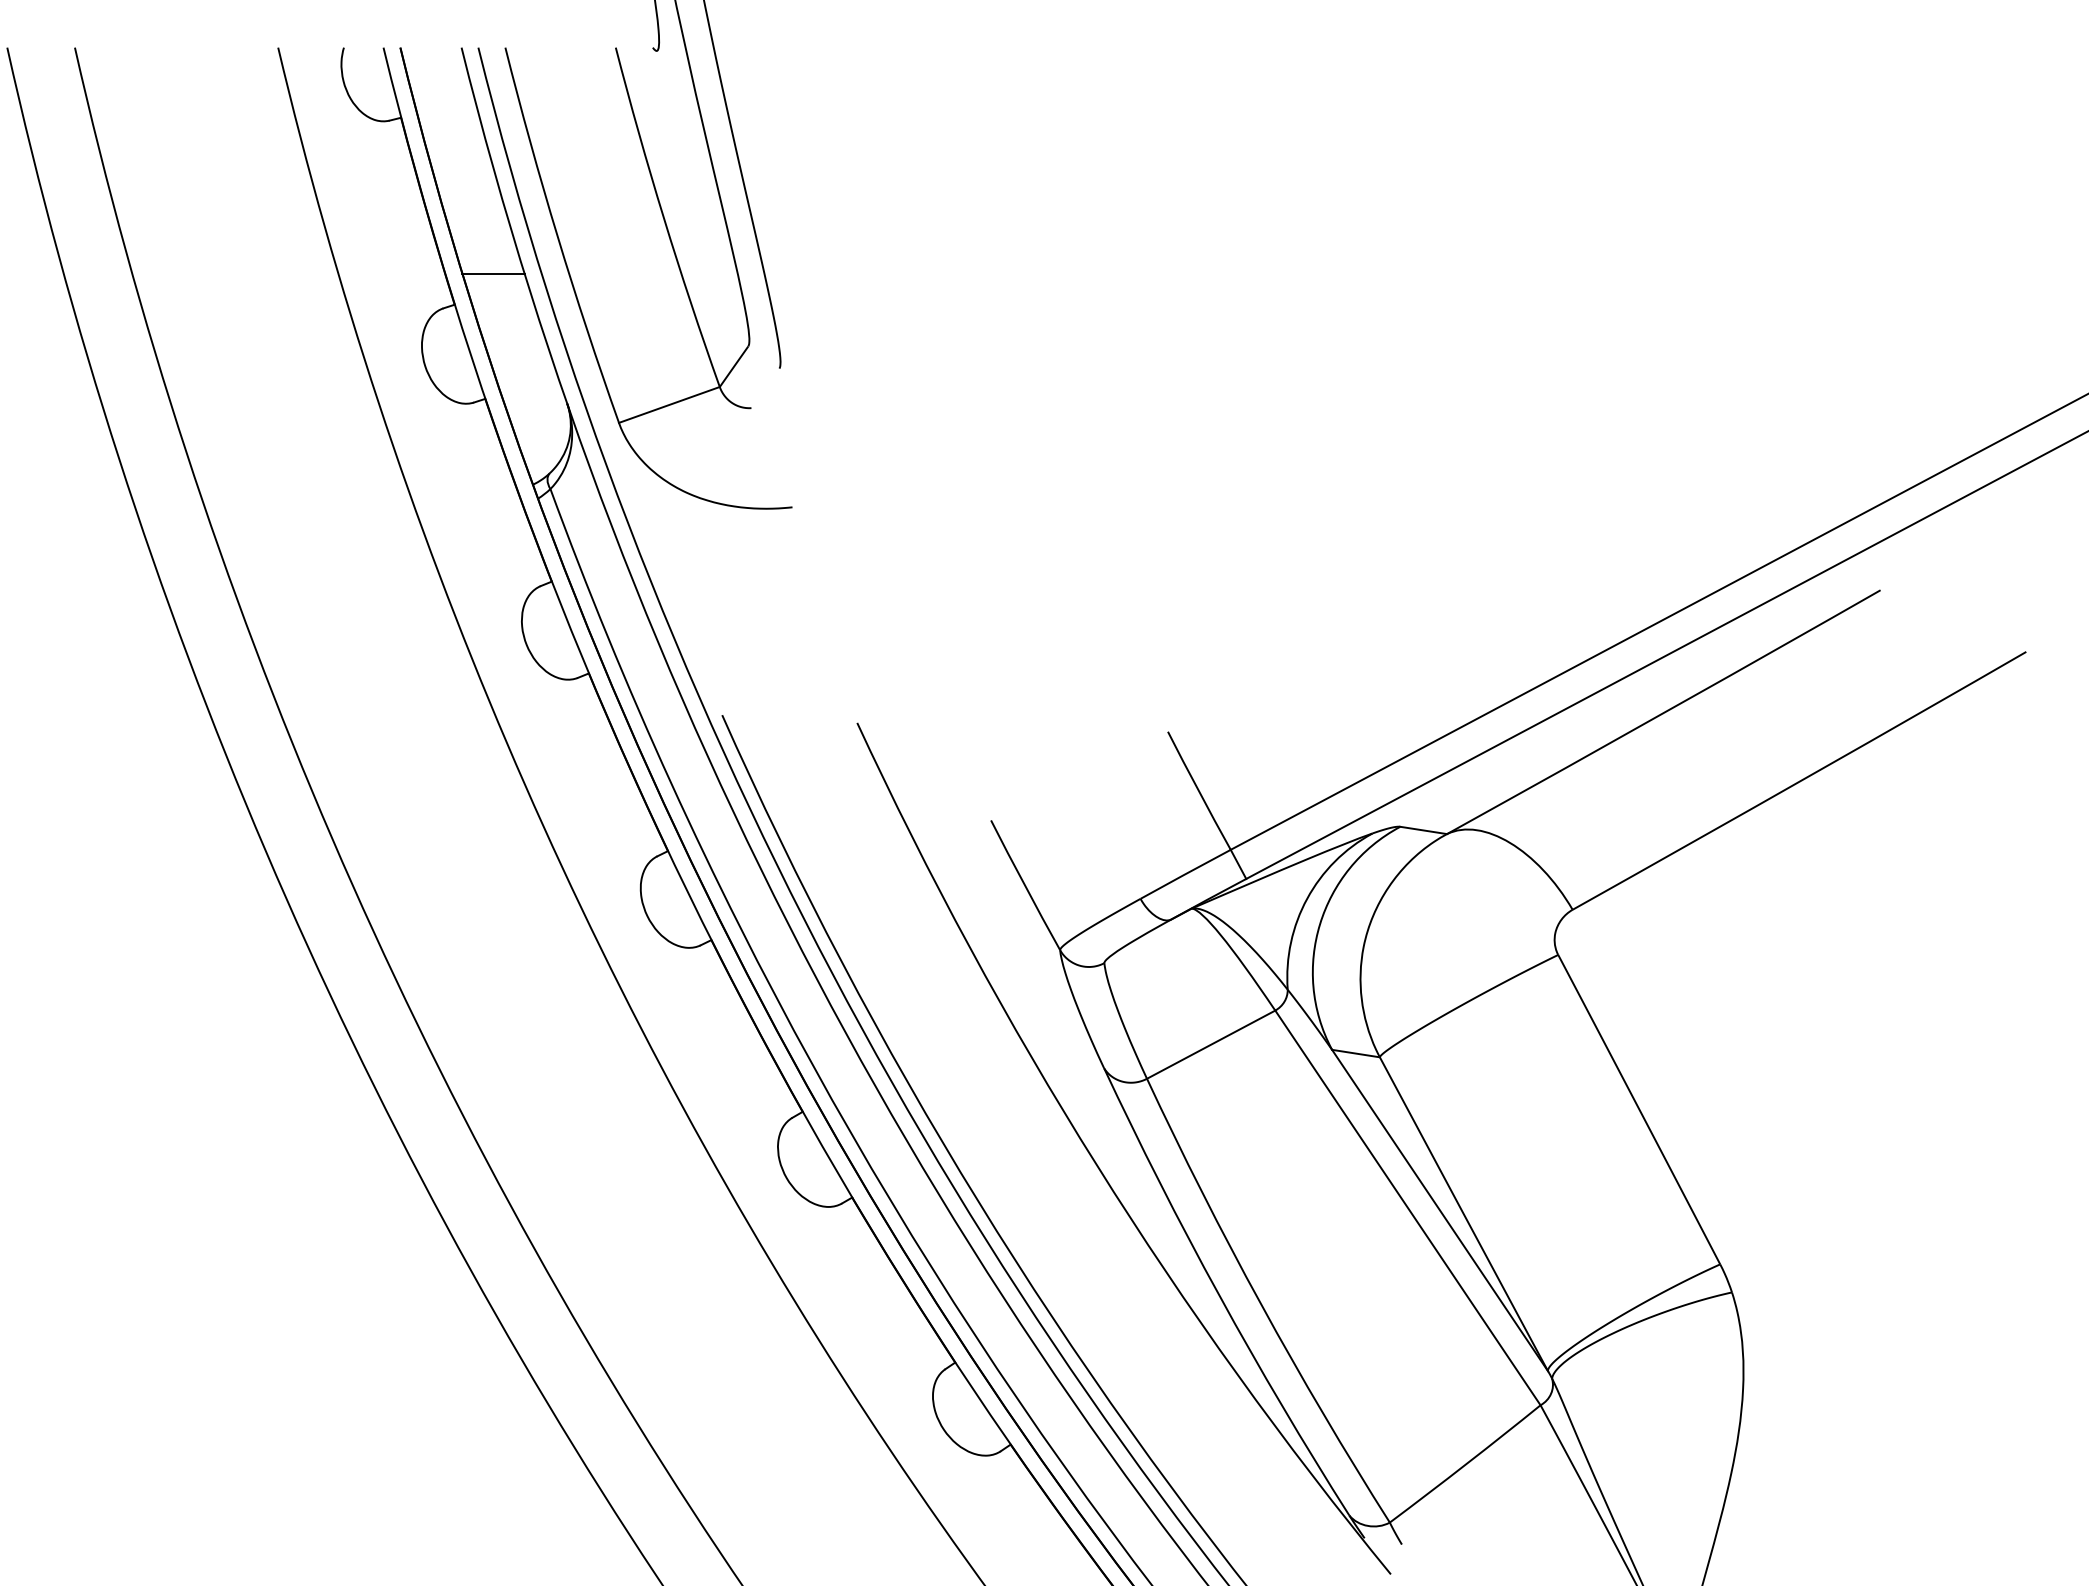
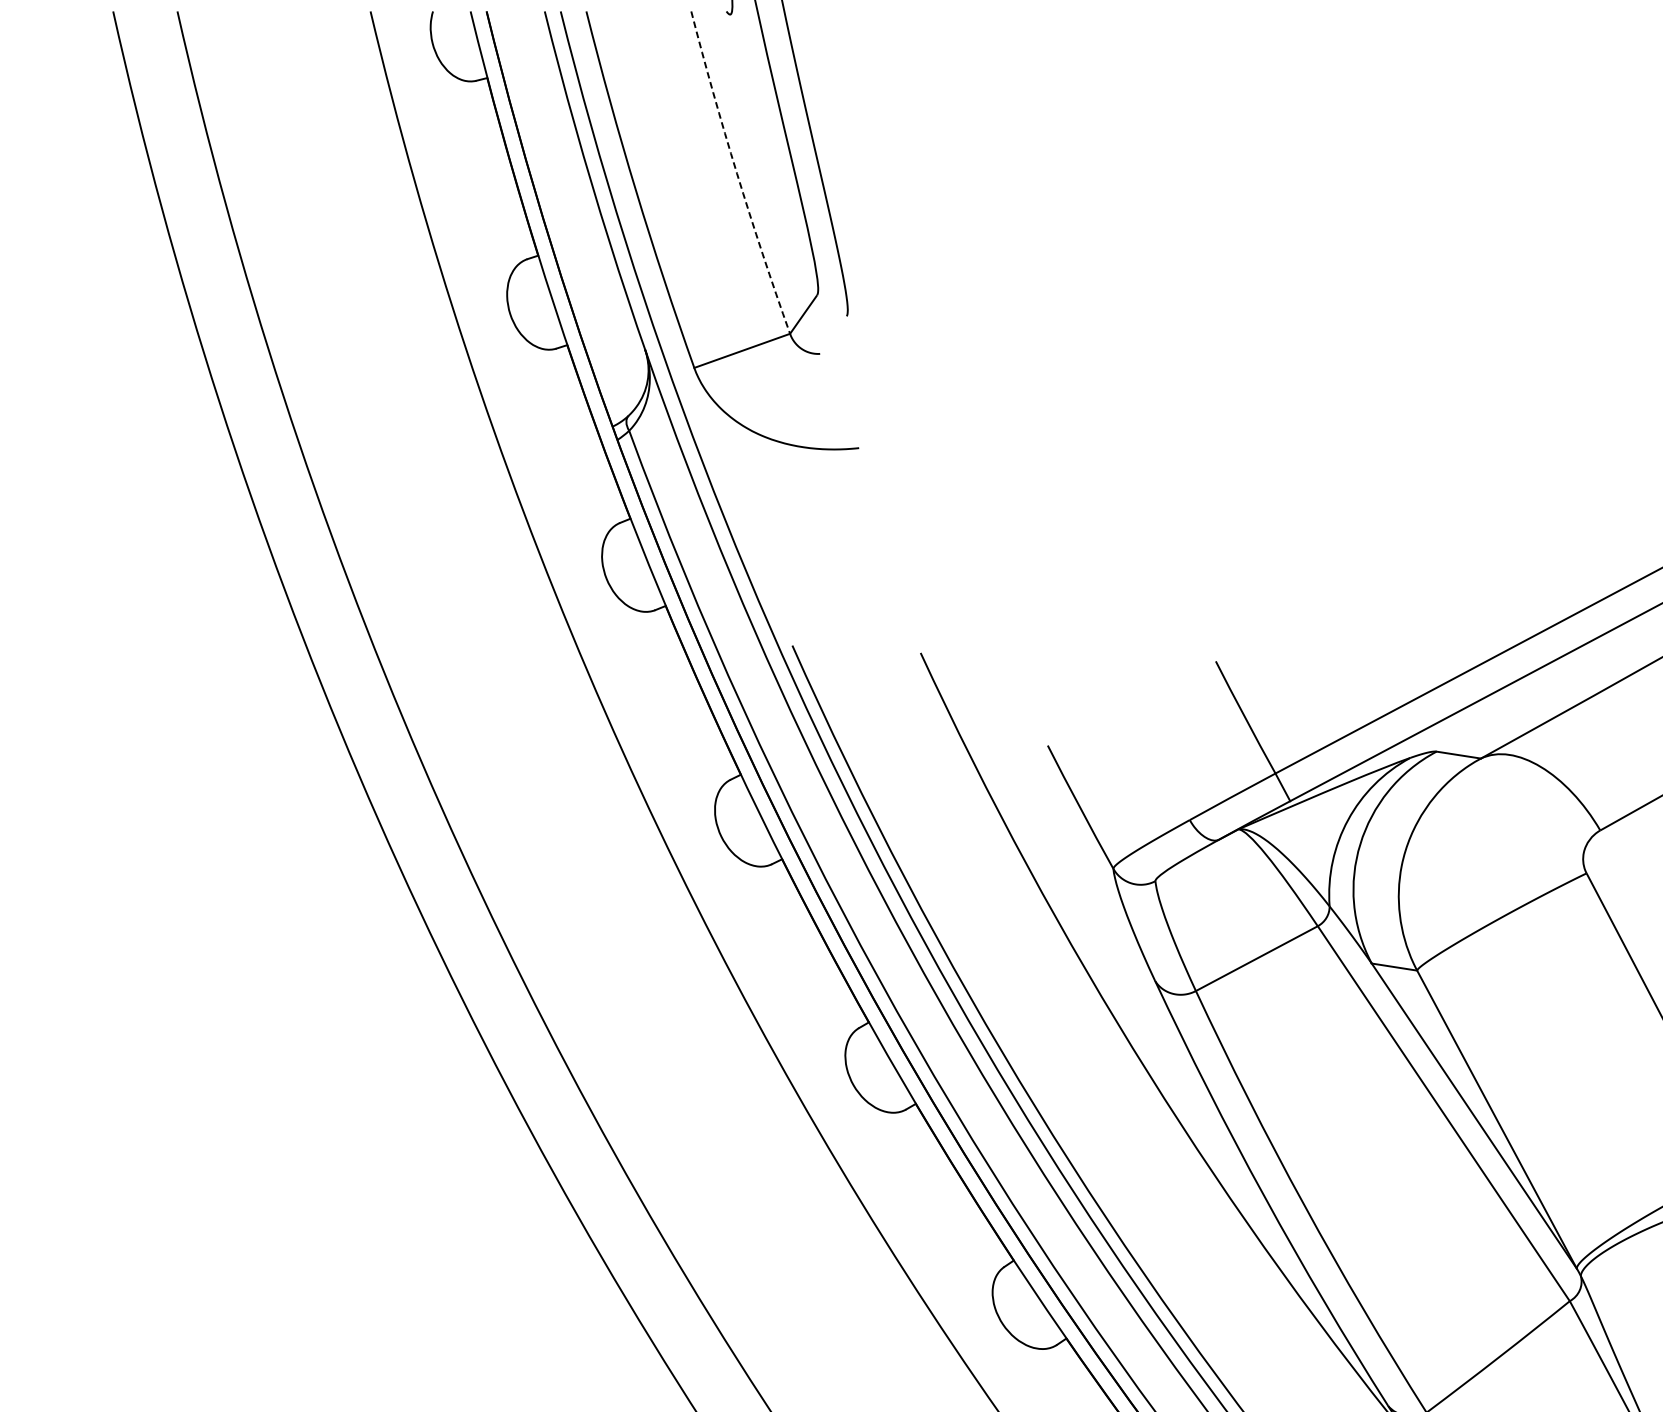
arc: (664, 218) -> (737, 173), solid -> dashed
line: (493, 273) -> (575, 226), removed

